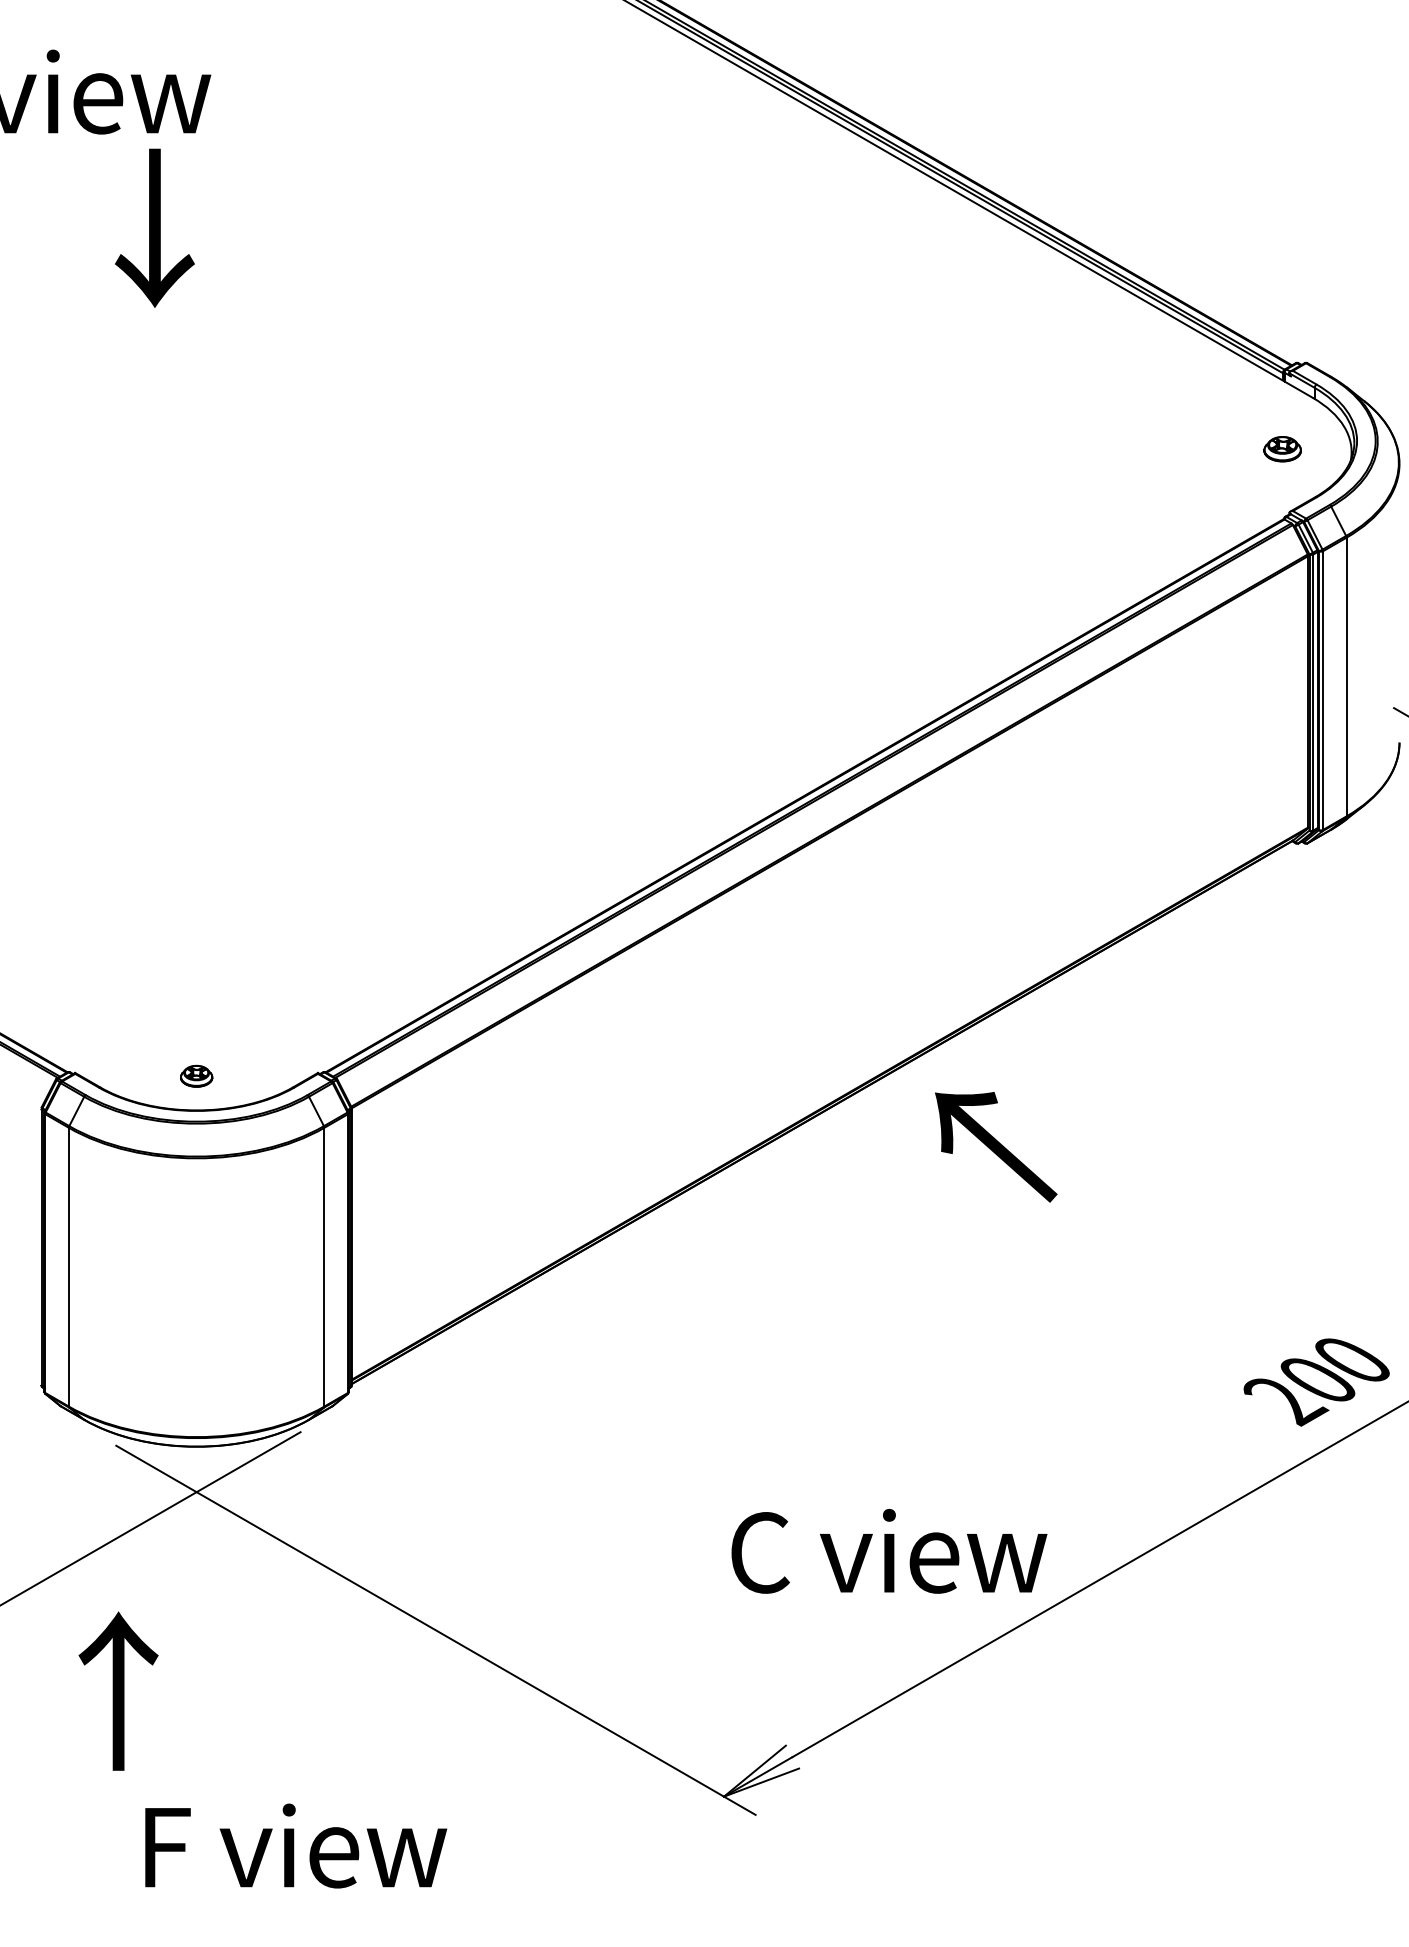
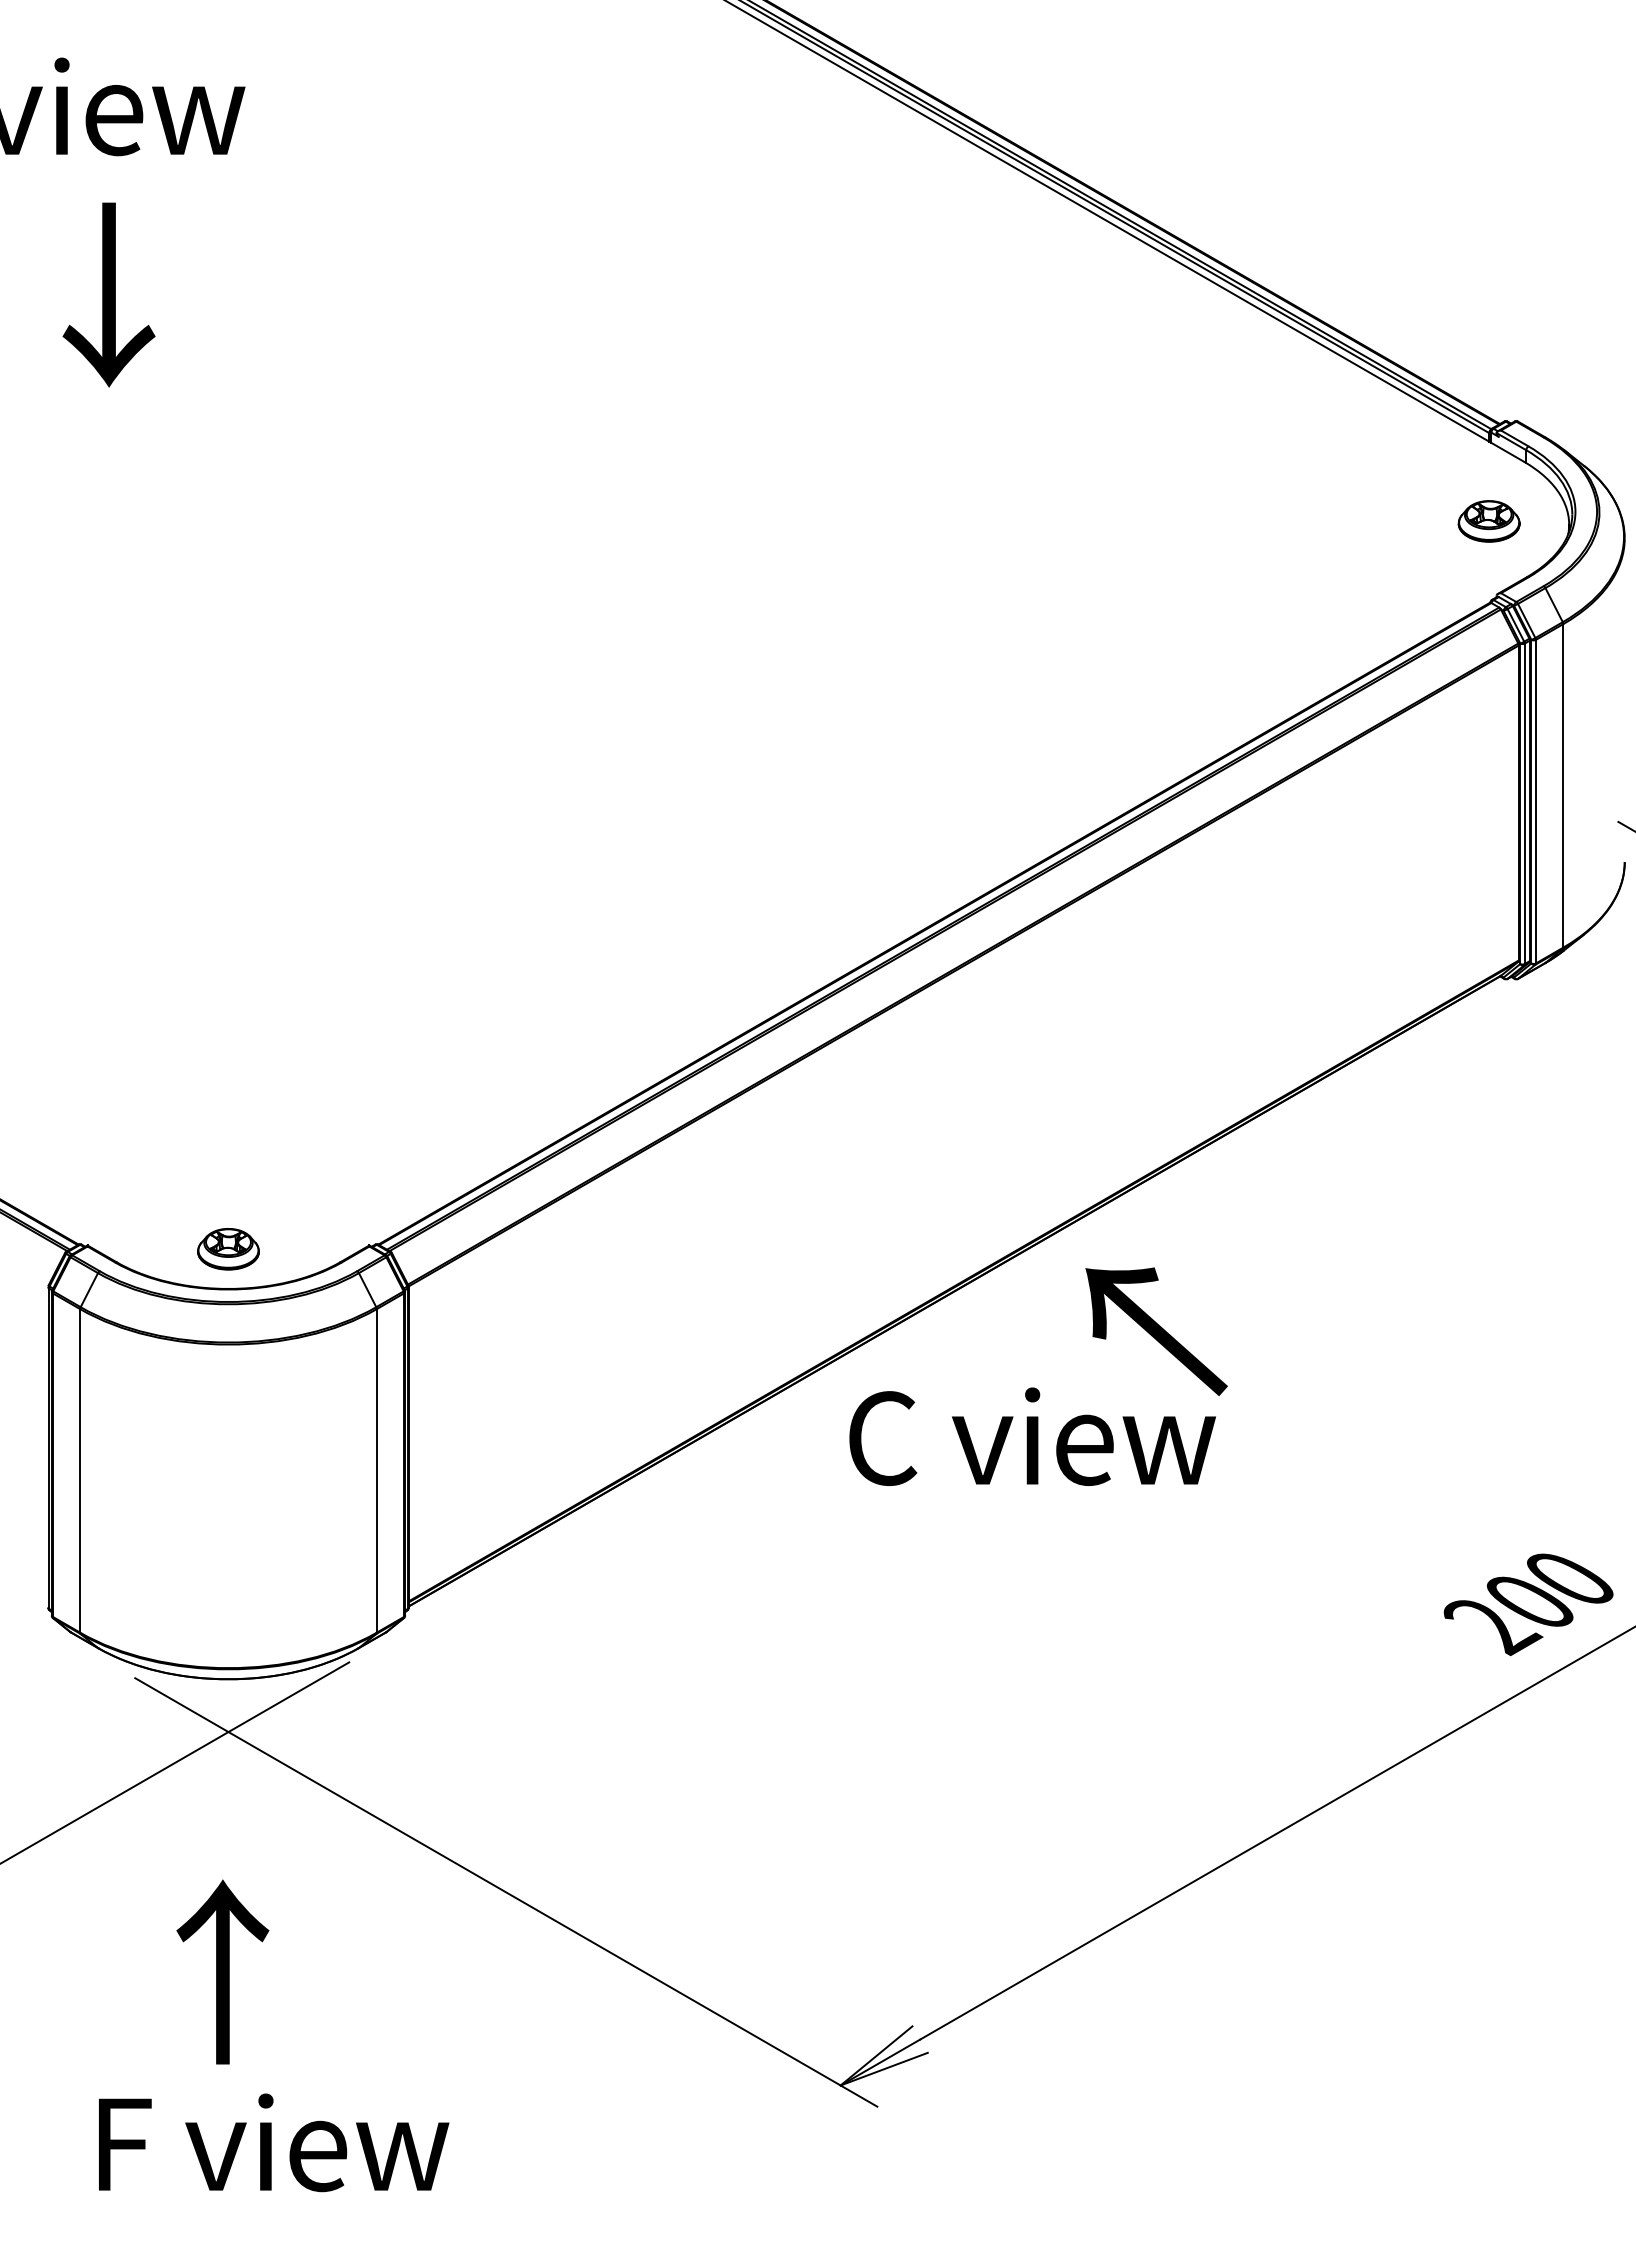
text: (154, 227) -> (108, 294), moved
part: (1282, 449) -> (1488, 521), size x1.43
part: (196, 1076) -> (228, 1249), size x1.67
text: (889, 1551) -> (1032, 1436), moved
text: (118, 1690) -> (222, 1971), moved
text: (296, 1845) -> (274, 2142), moved

